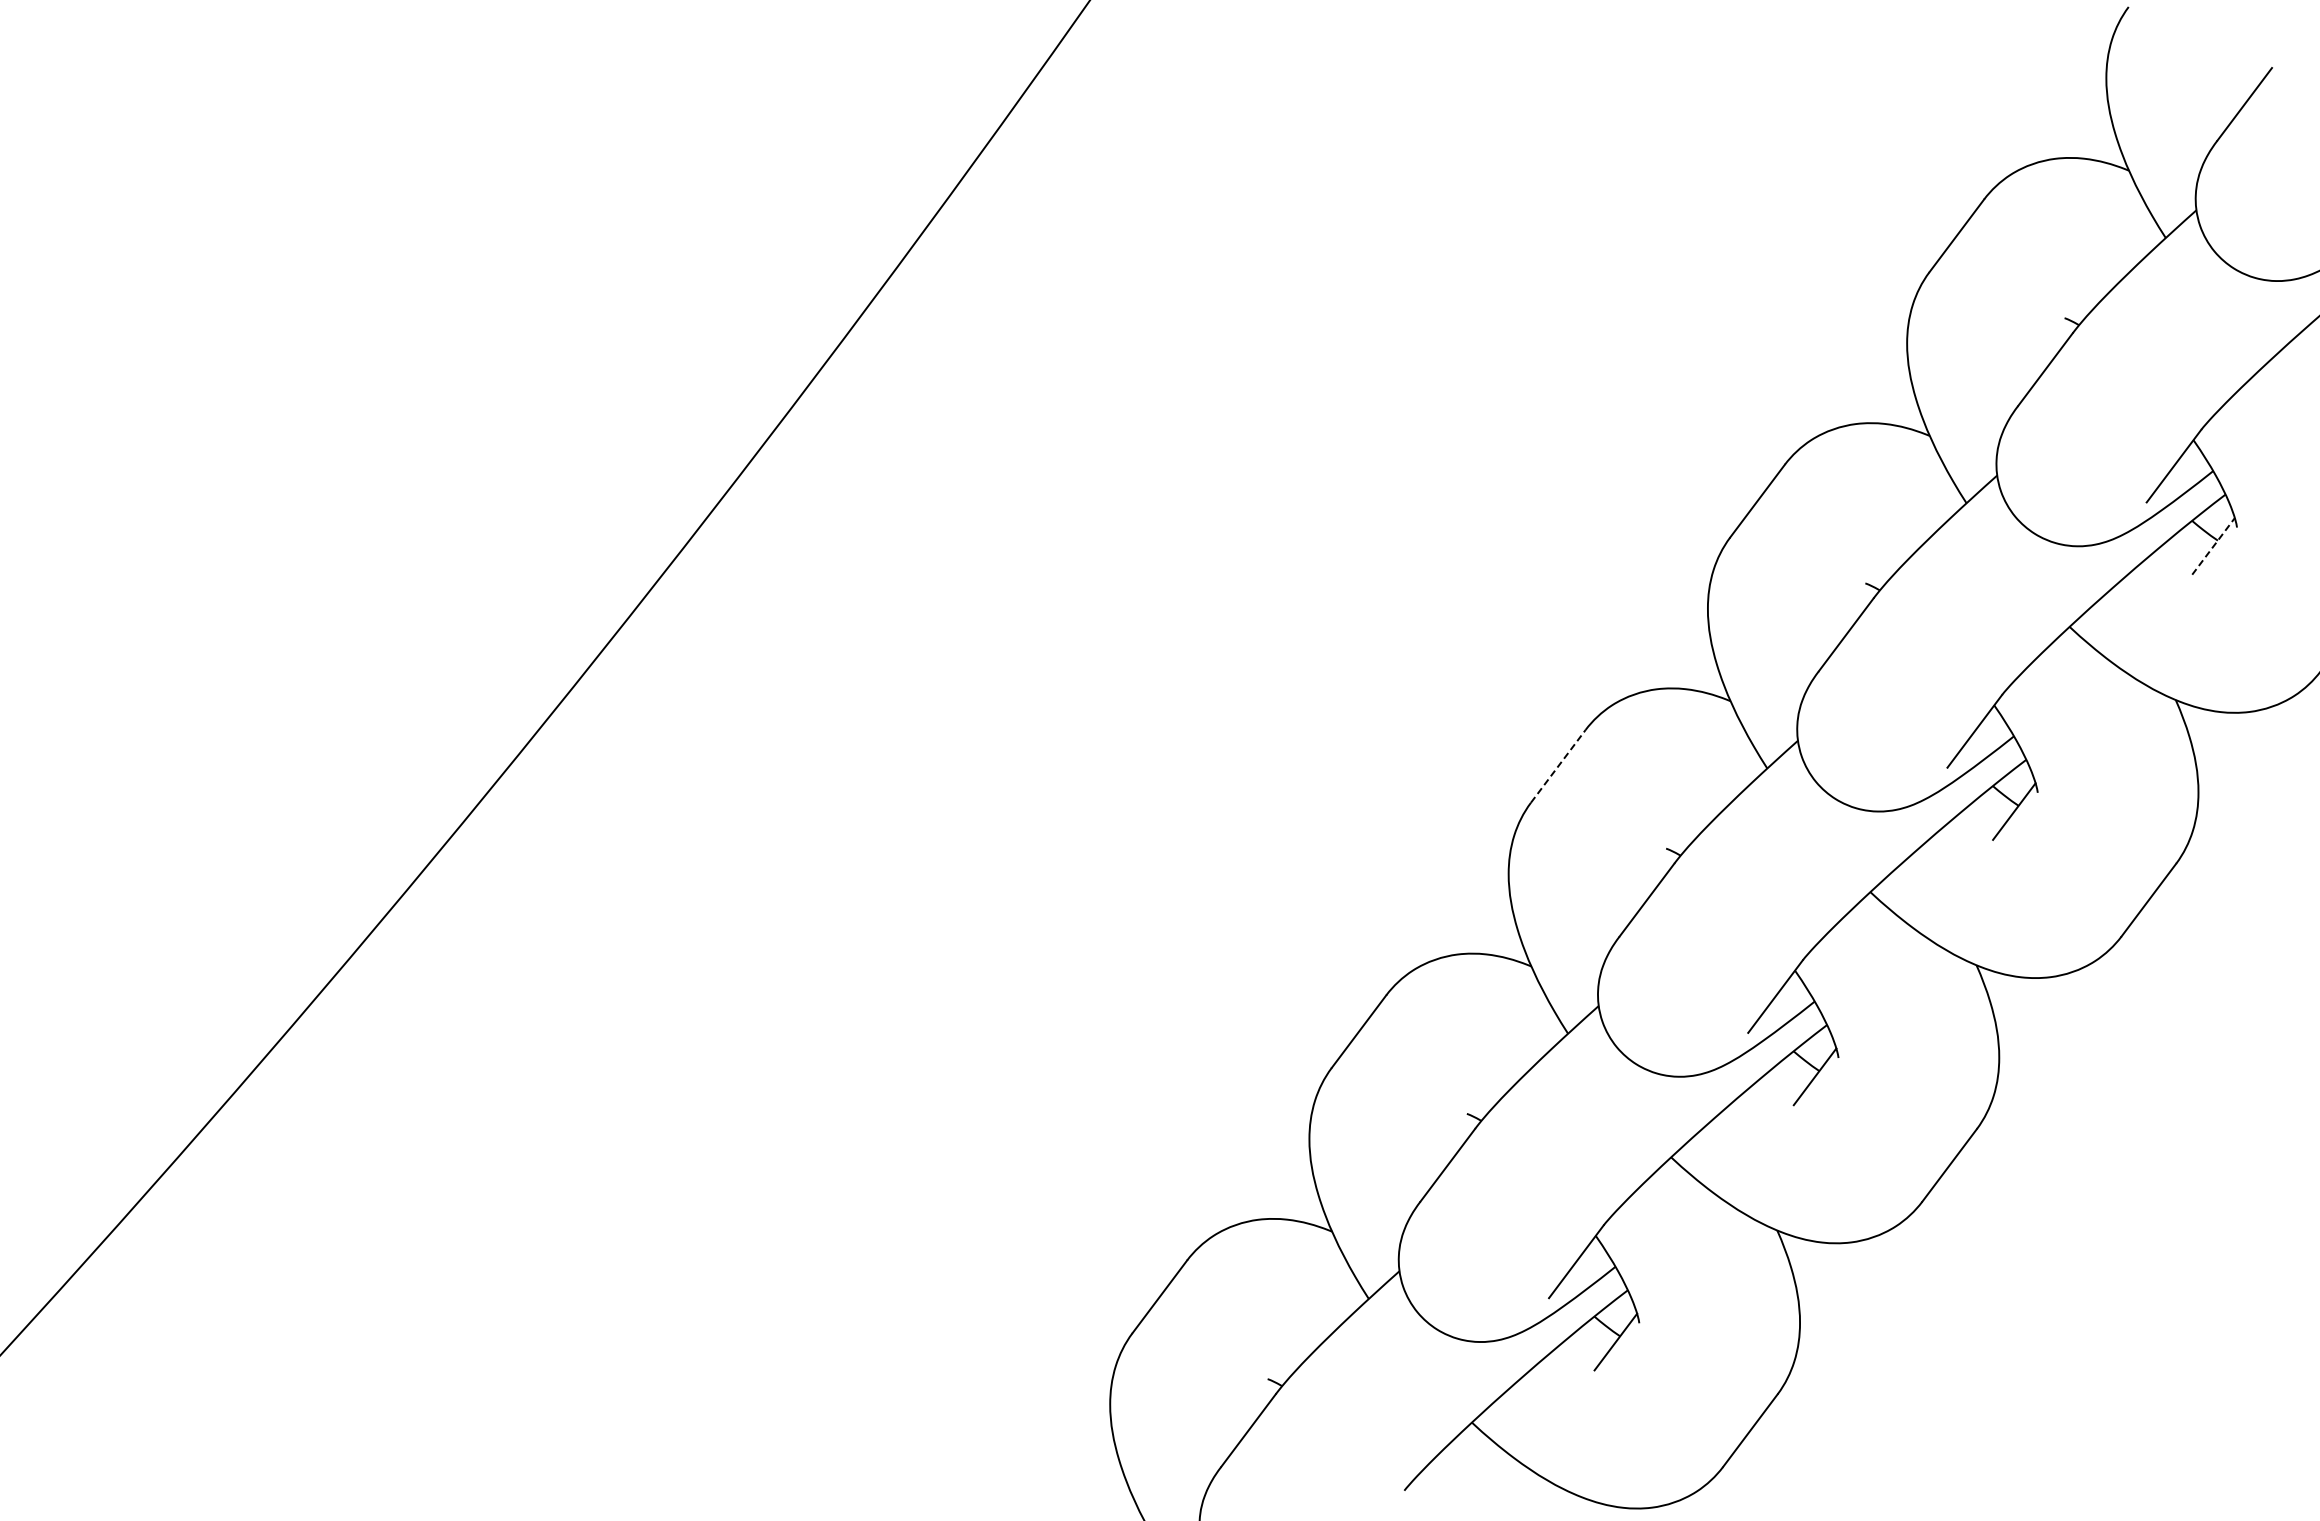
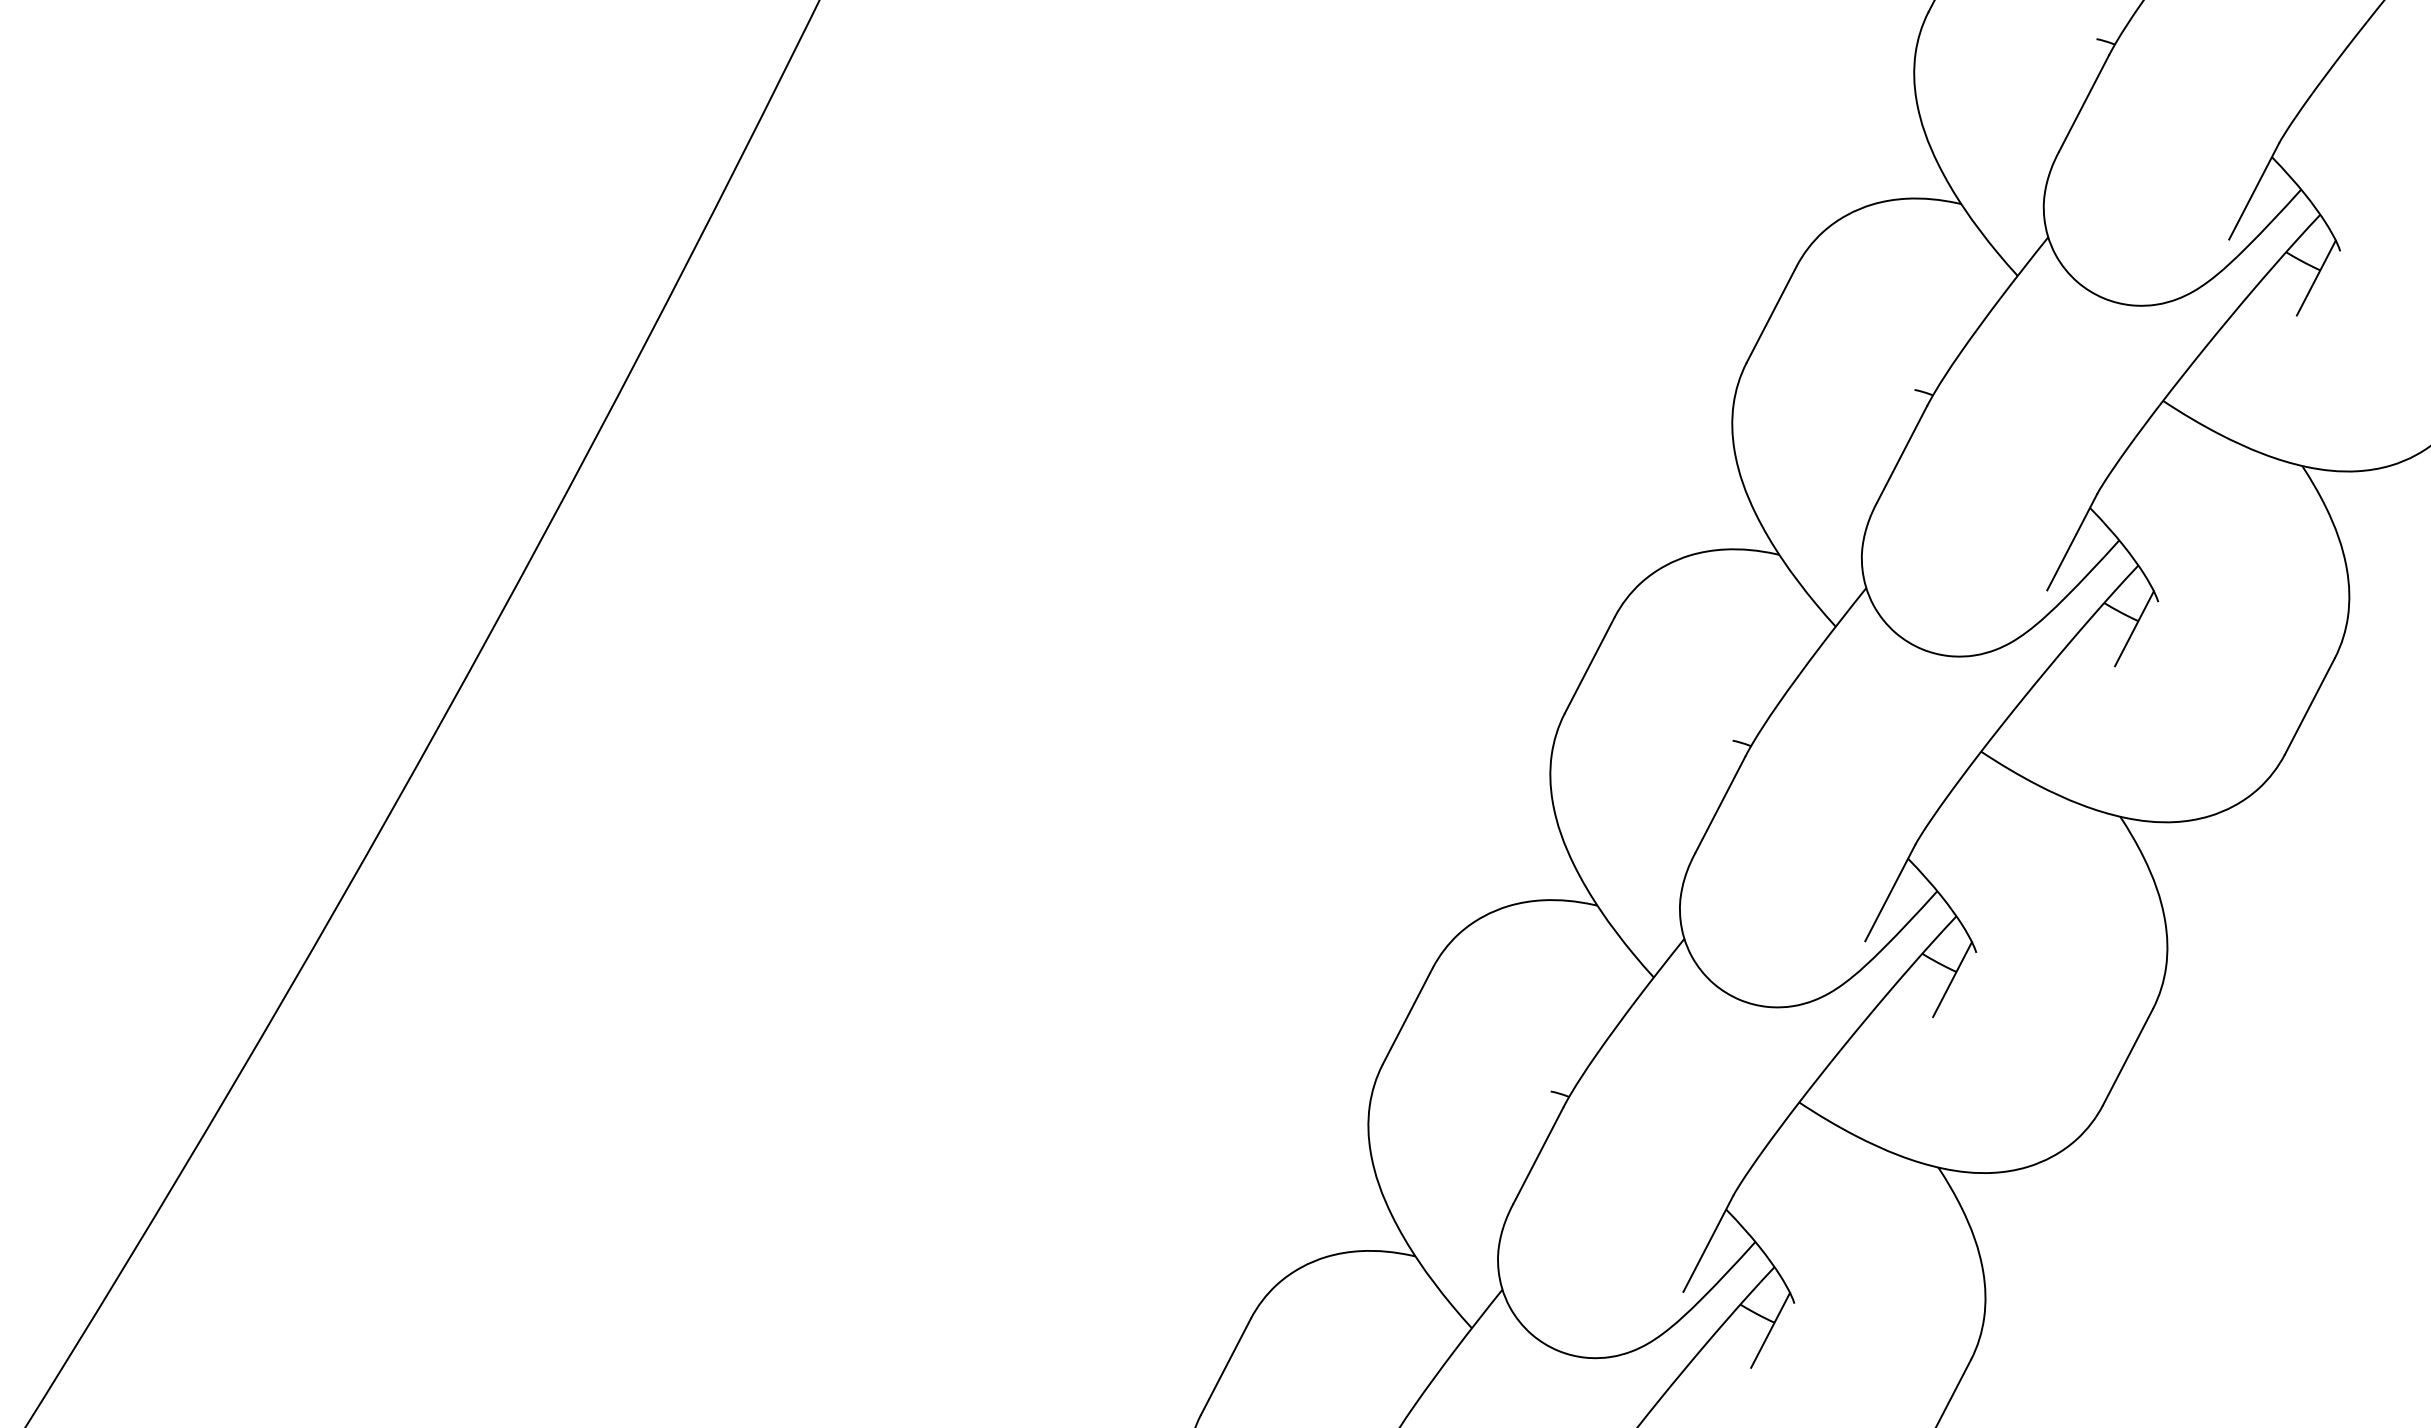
line: (2213, 545) -> (2316, 276), dashed -> solid
line: (1558, 765) -> (1589, 664), dashed -> solid

